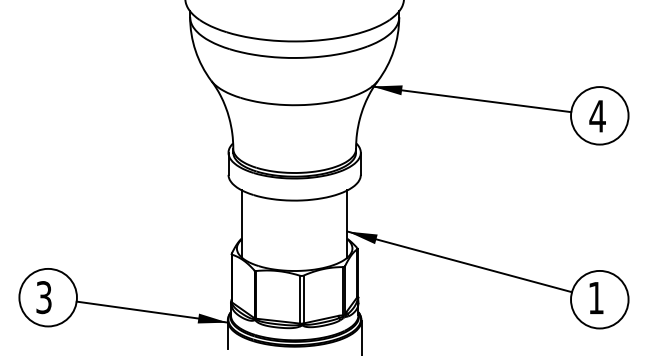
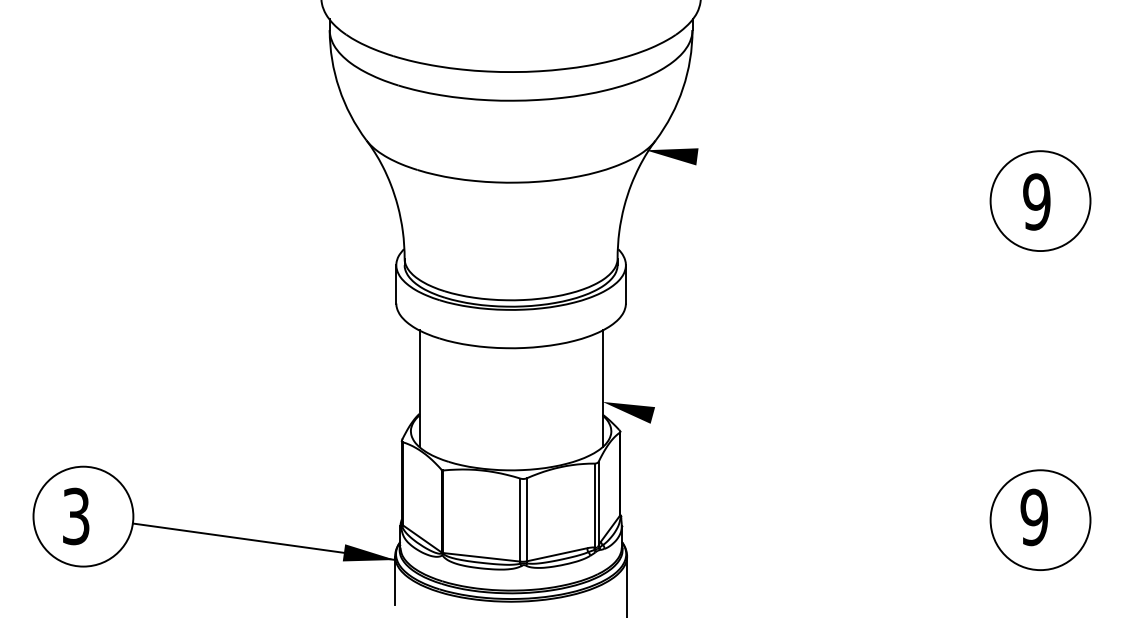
line: (471, 99) -> (817, 172), removed
text: (597, 115) -> (1036, 200), 4 -> 9
line: (459, 261) -> (797, 453), removed
text: (596, 297) -> (1034, 516), 1 -> 9

